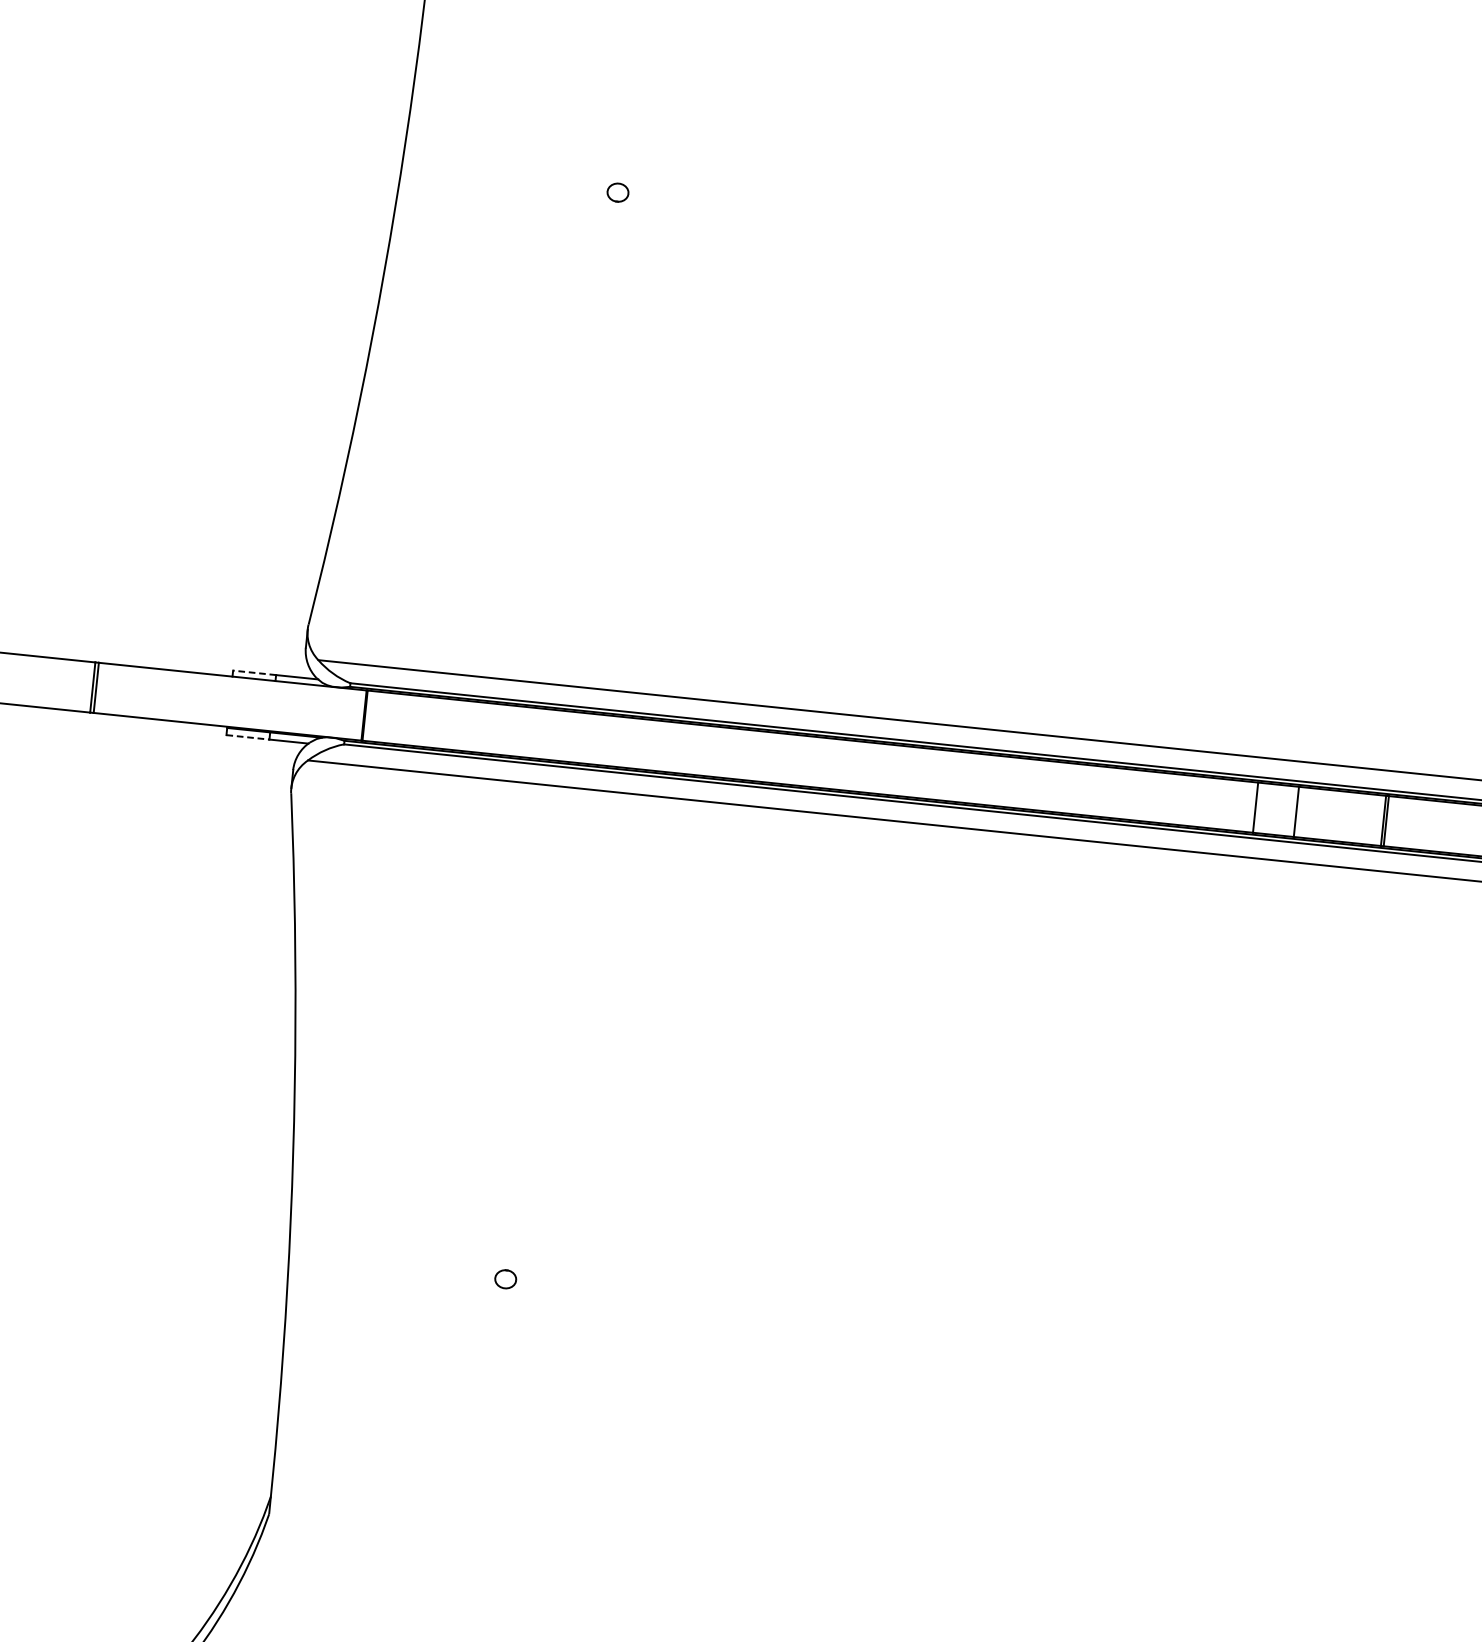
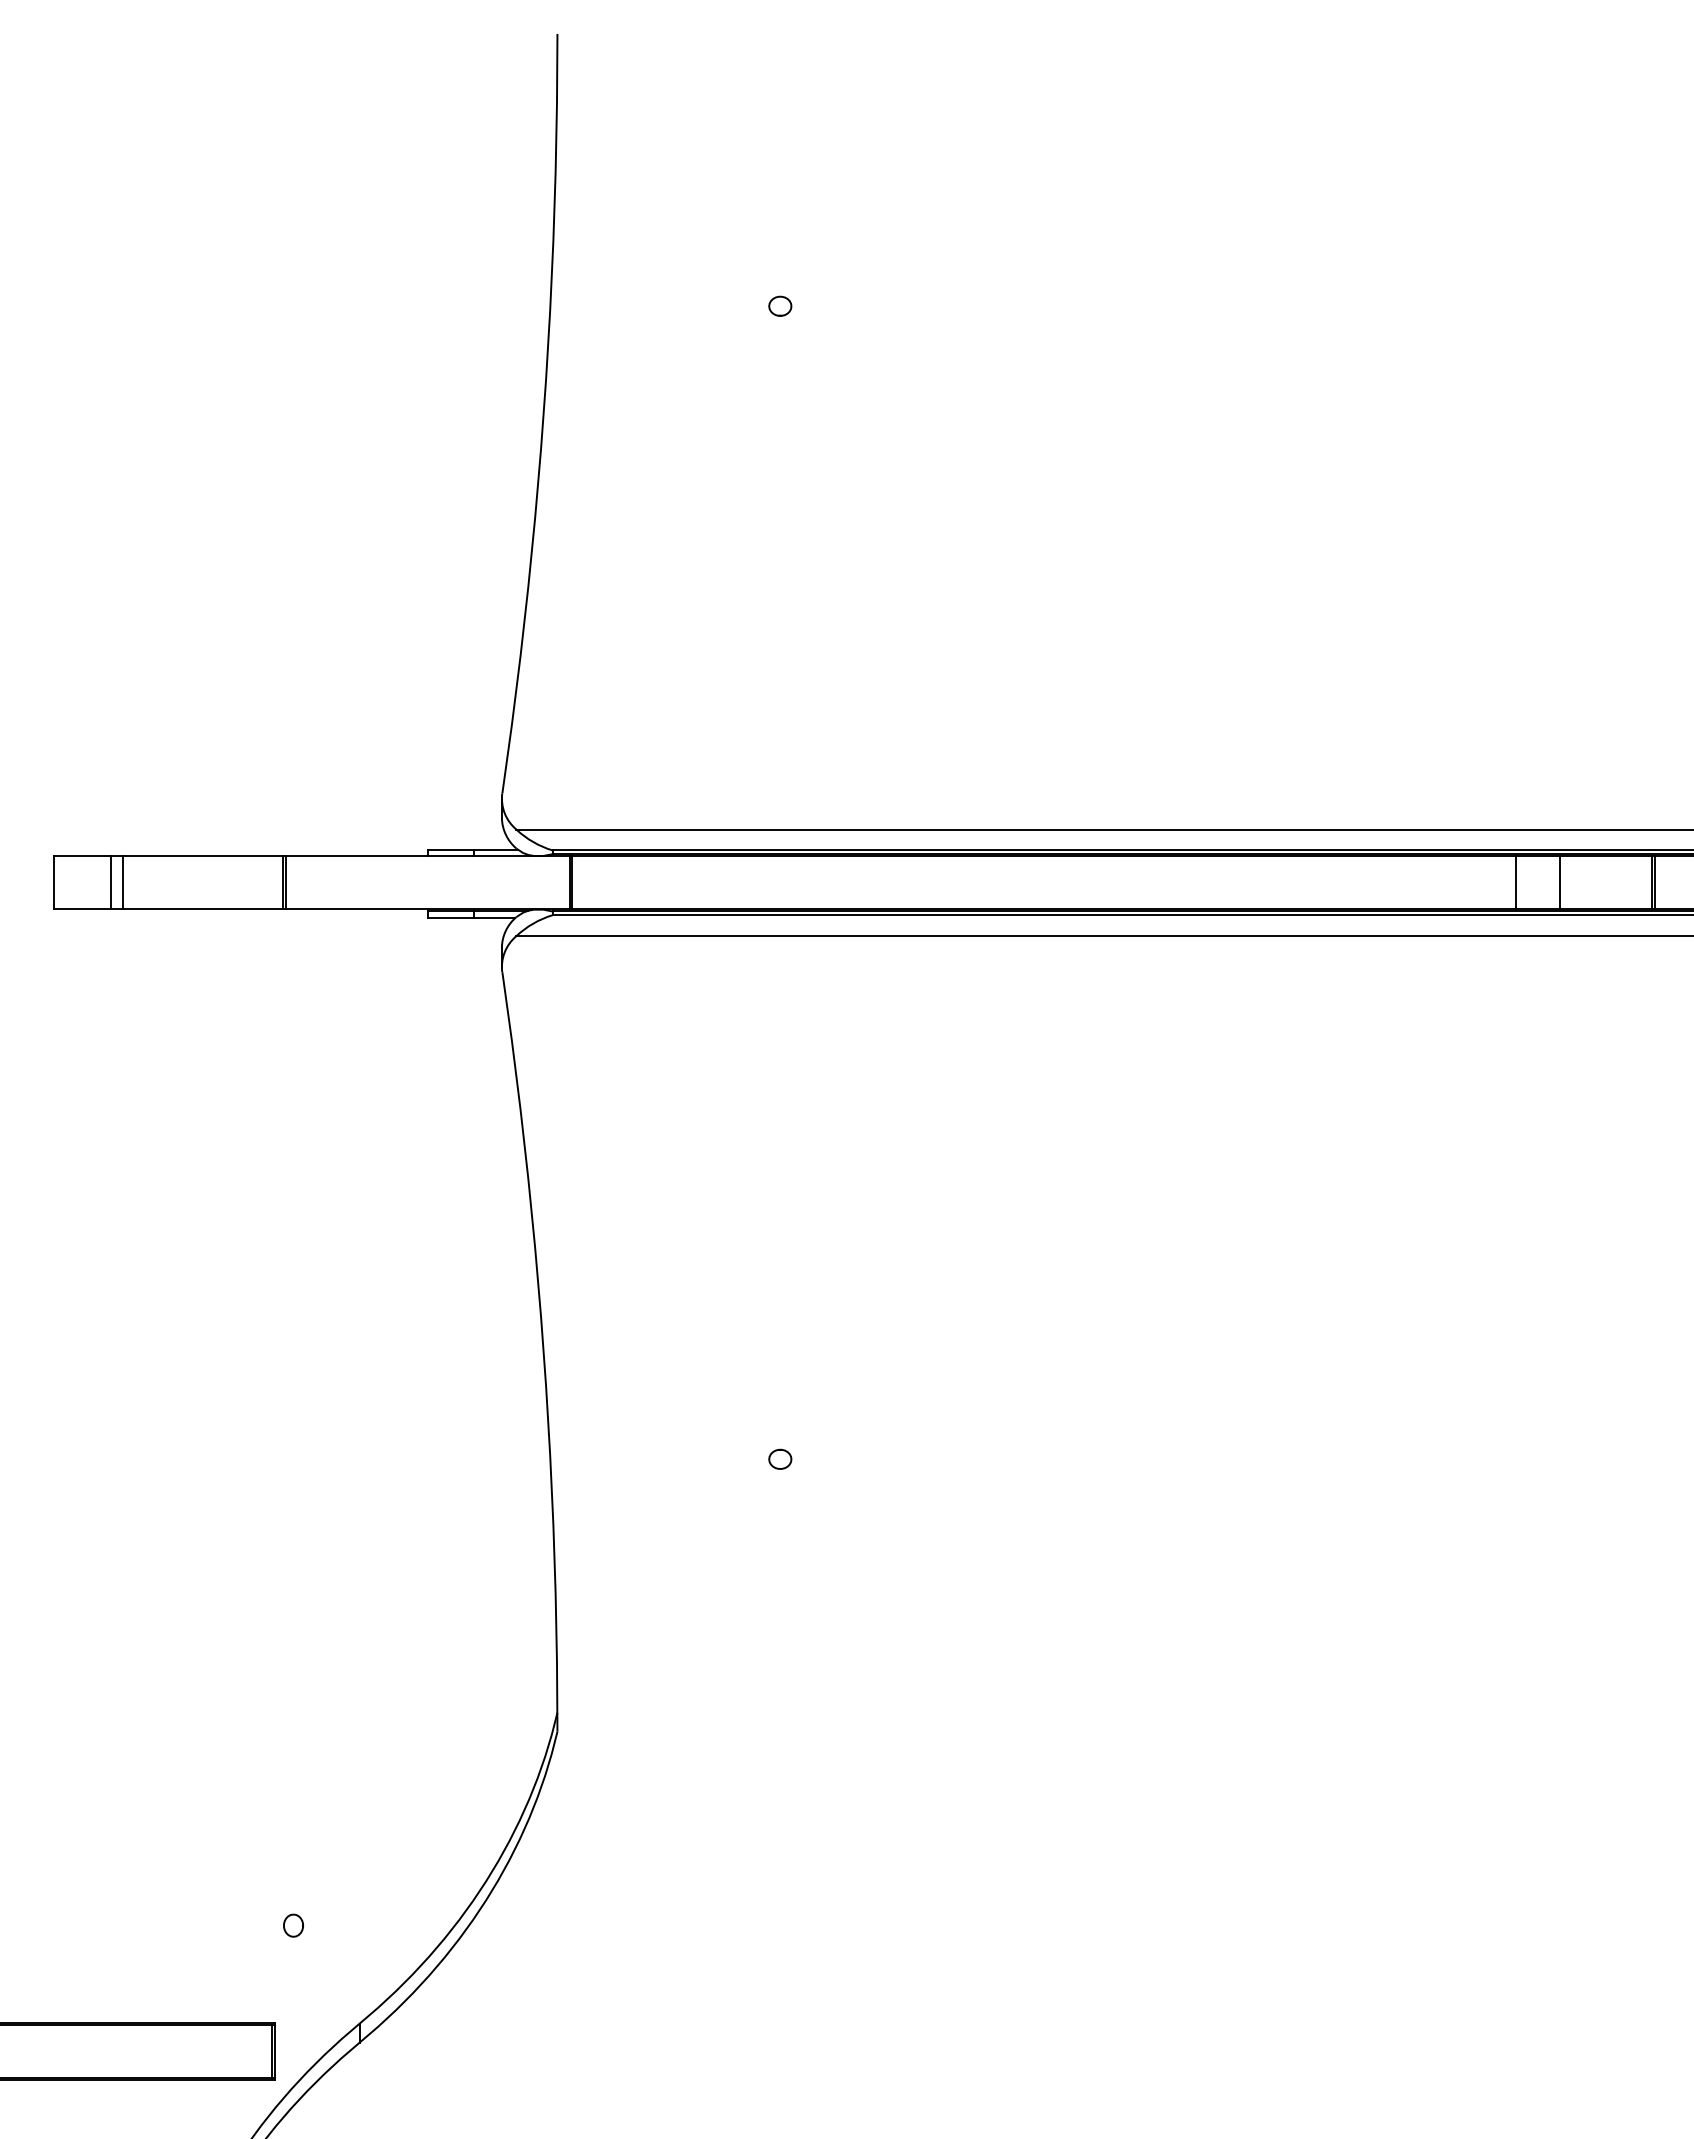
line: (254, 672) -> (450, 849), dashed -> solid
line: (247, 737) -> (450, 918), dashed -> solid

